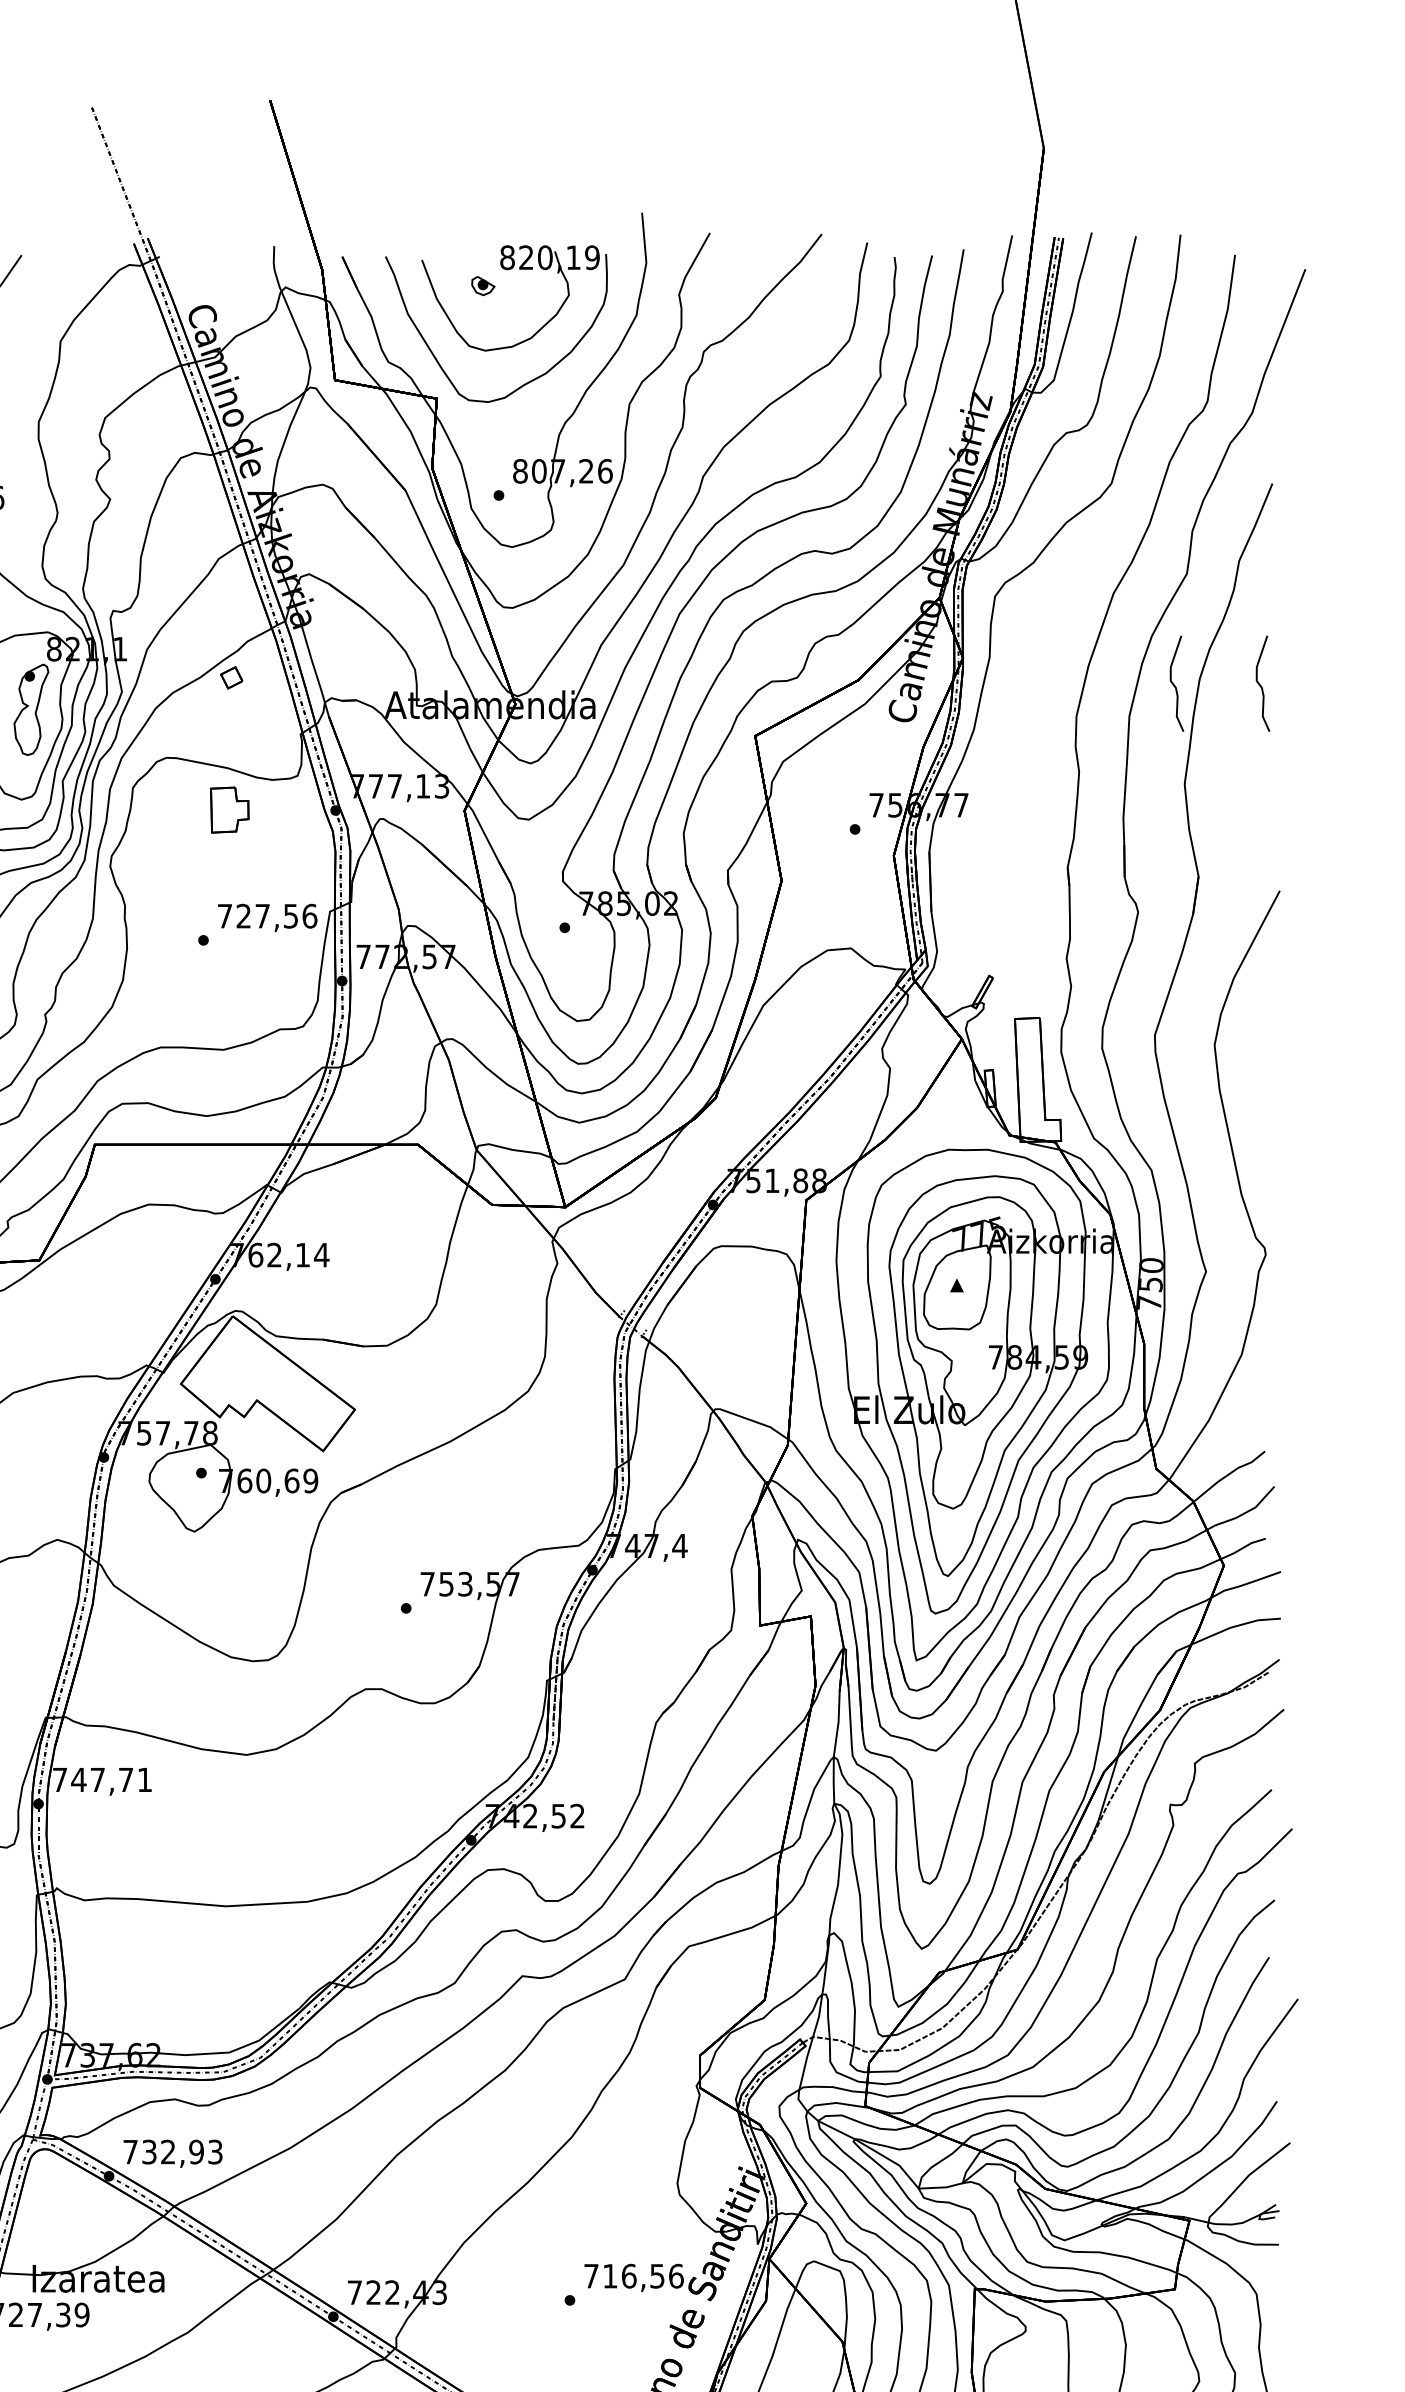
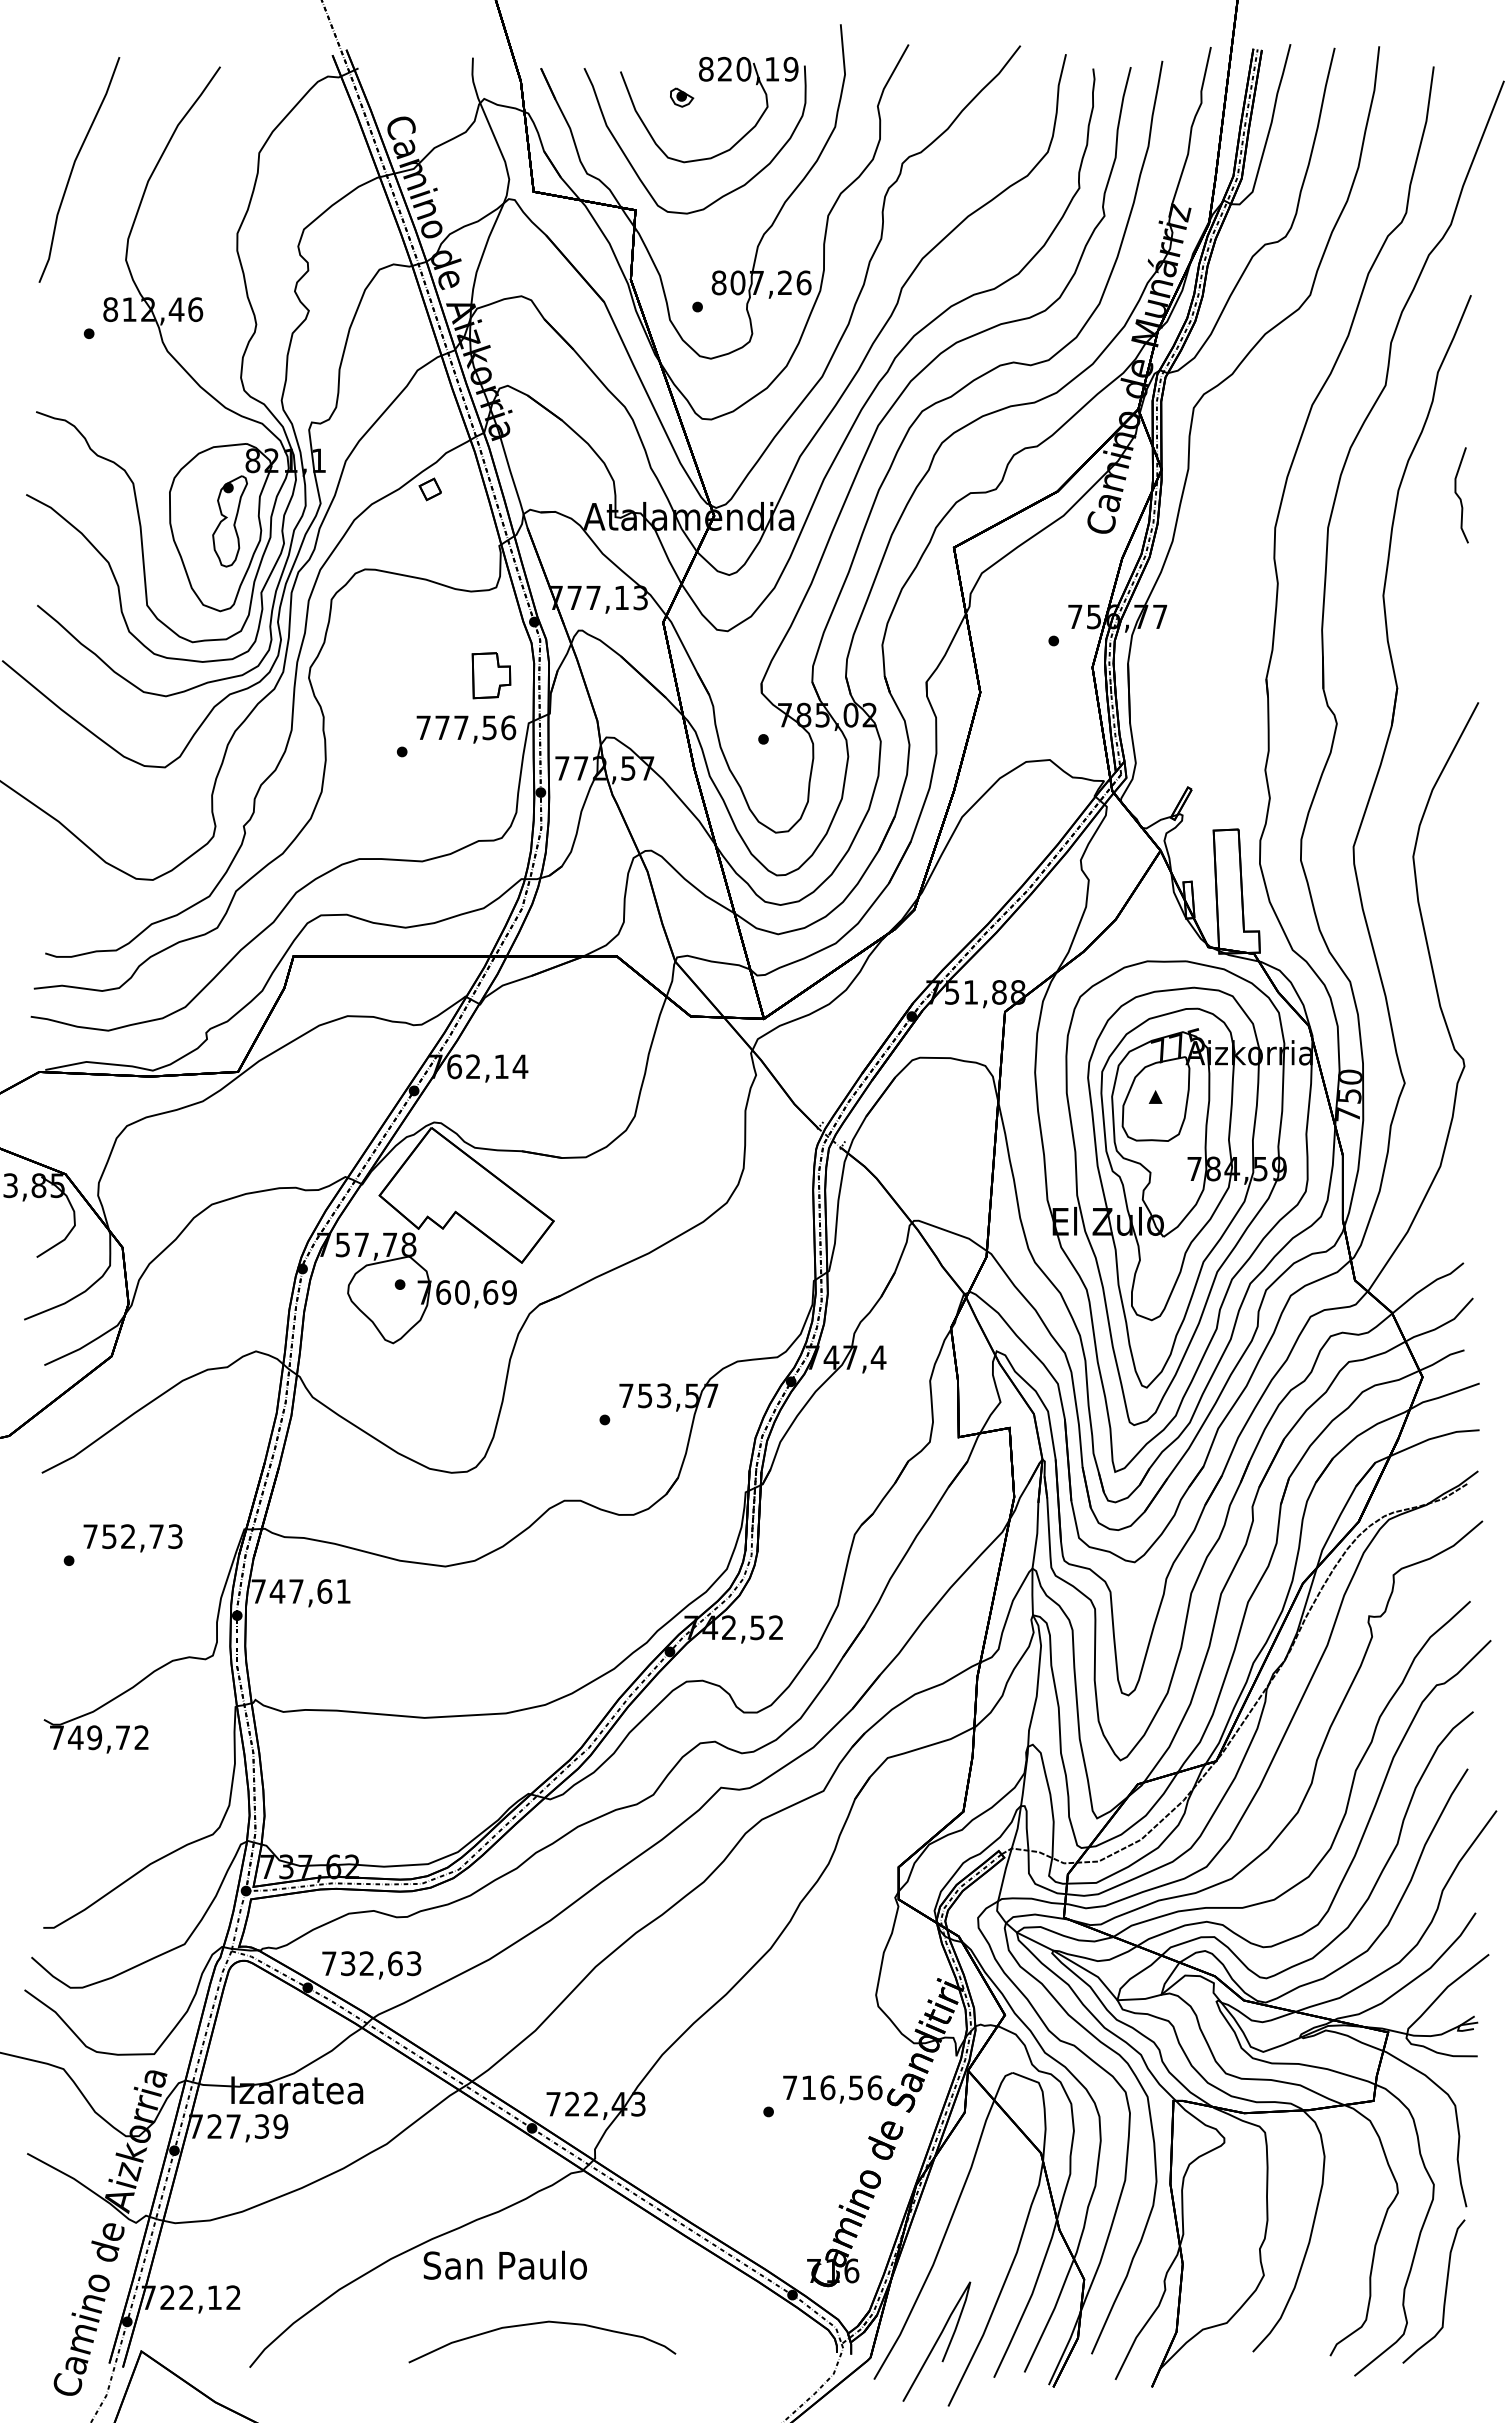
curve: (1174, 684) -> (1373, 496), removed
part: (229, 809) -> (491, 675), moved
text: (243, 915) -> (442, 727), 727,56 -> 777,56
text: (125, 1779) -> (324, 1591), 747,71 -> 747,61
text: (195, 2151) -> (394, 1963), 732,93 -> 732,63

